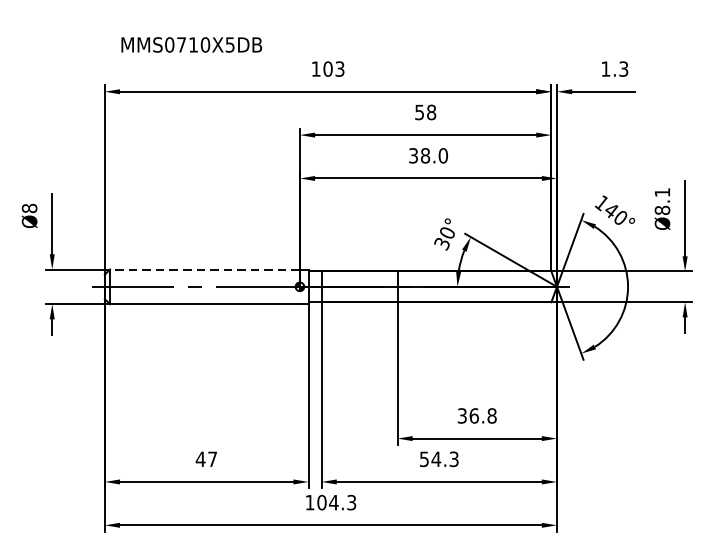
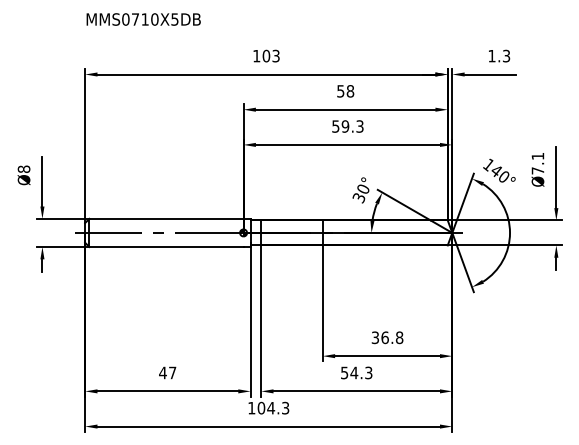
text: (191, 44) -> (143, 19), moved
text: (427, 155) -> (347, 126), 38.0 -> 59.3
text: (661, 209) -> (537, 170), Ø8.1 -> Ø7.1
line: (203, 269) -> (165, 218), dashed -> solid

